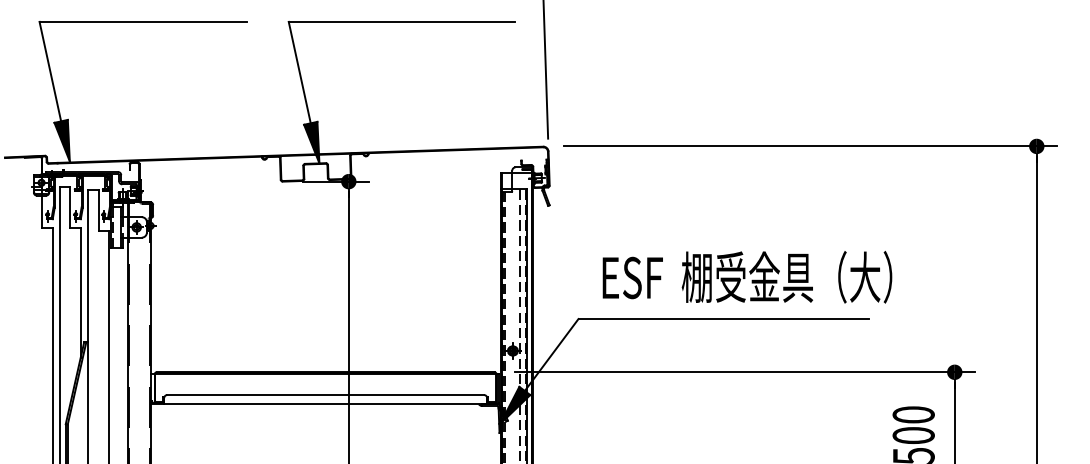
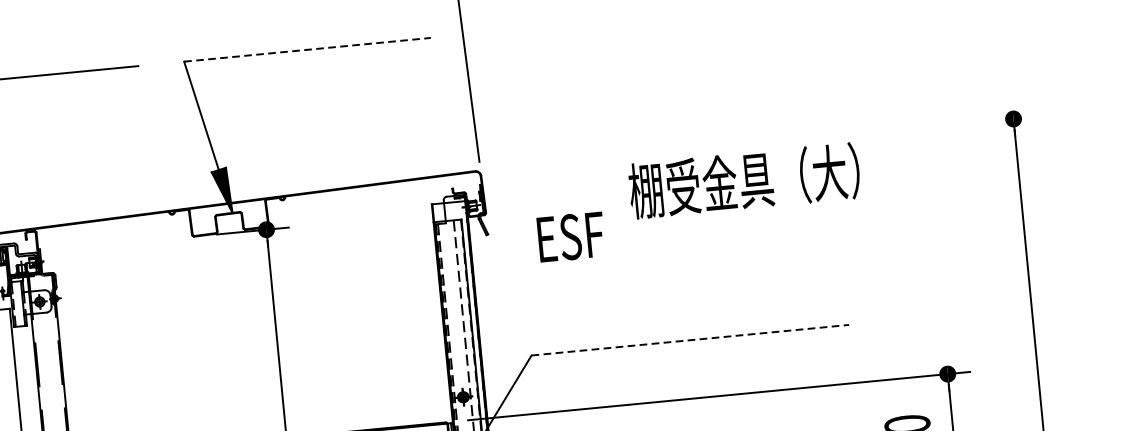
line: (402, 21) -> (308, 49), solid -> dashed
line: (810, 146) -> (766, 142), removed
text: (632, 277) -> (570, 236), moved
text: (786, 277) -> (743, 181), moved
line: (724, 319) -> (690, 340), solid -> dashed

